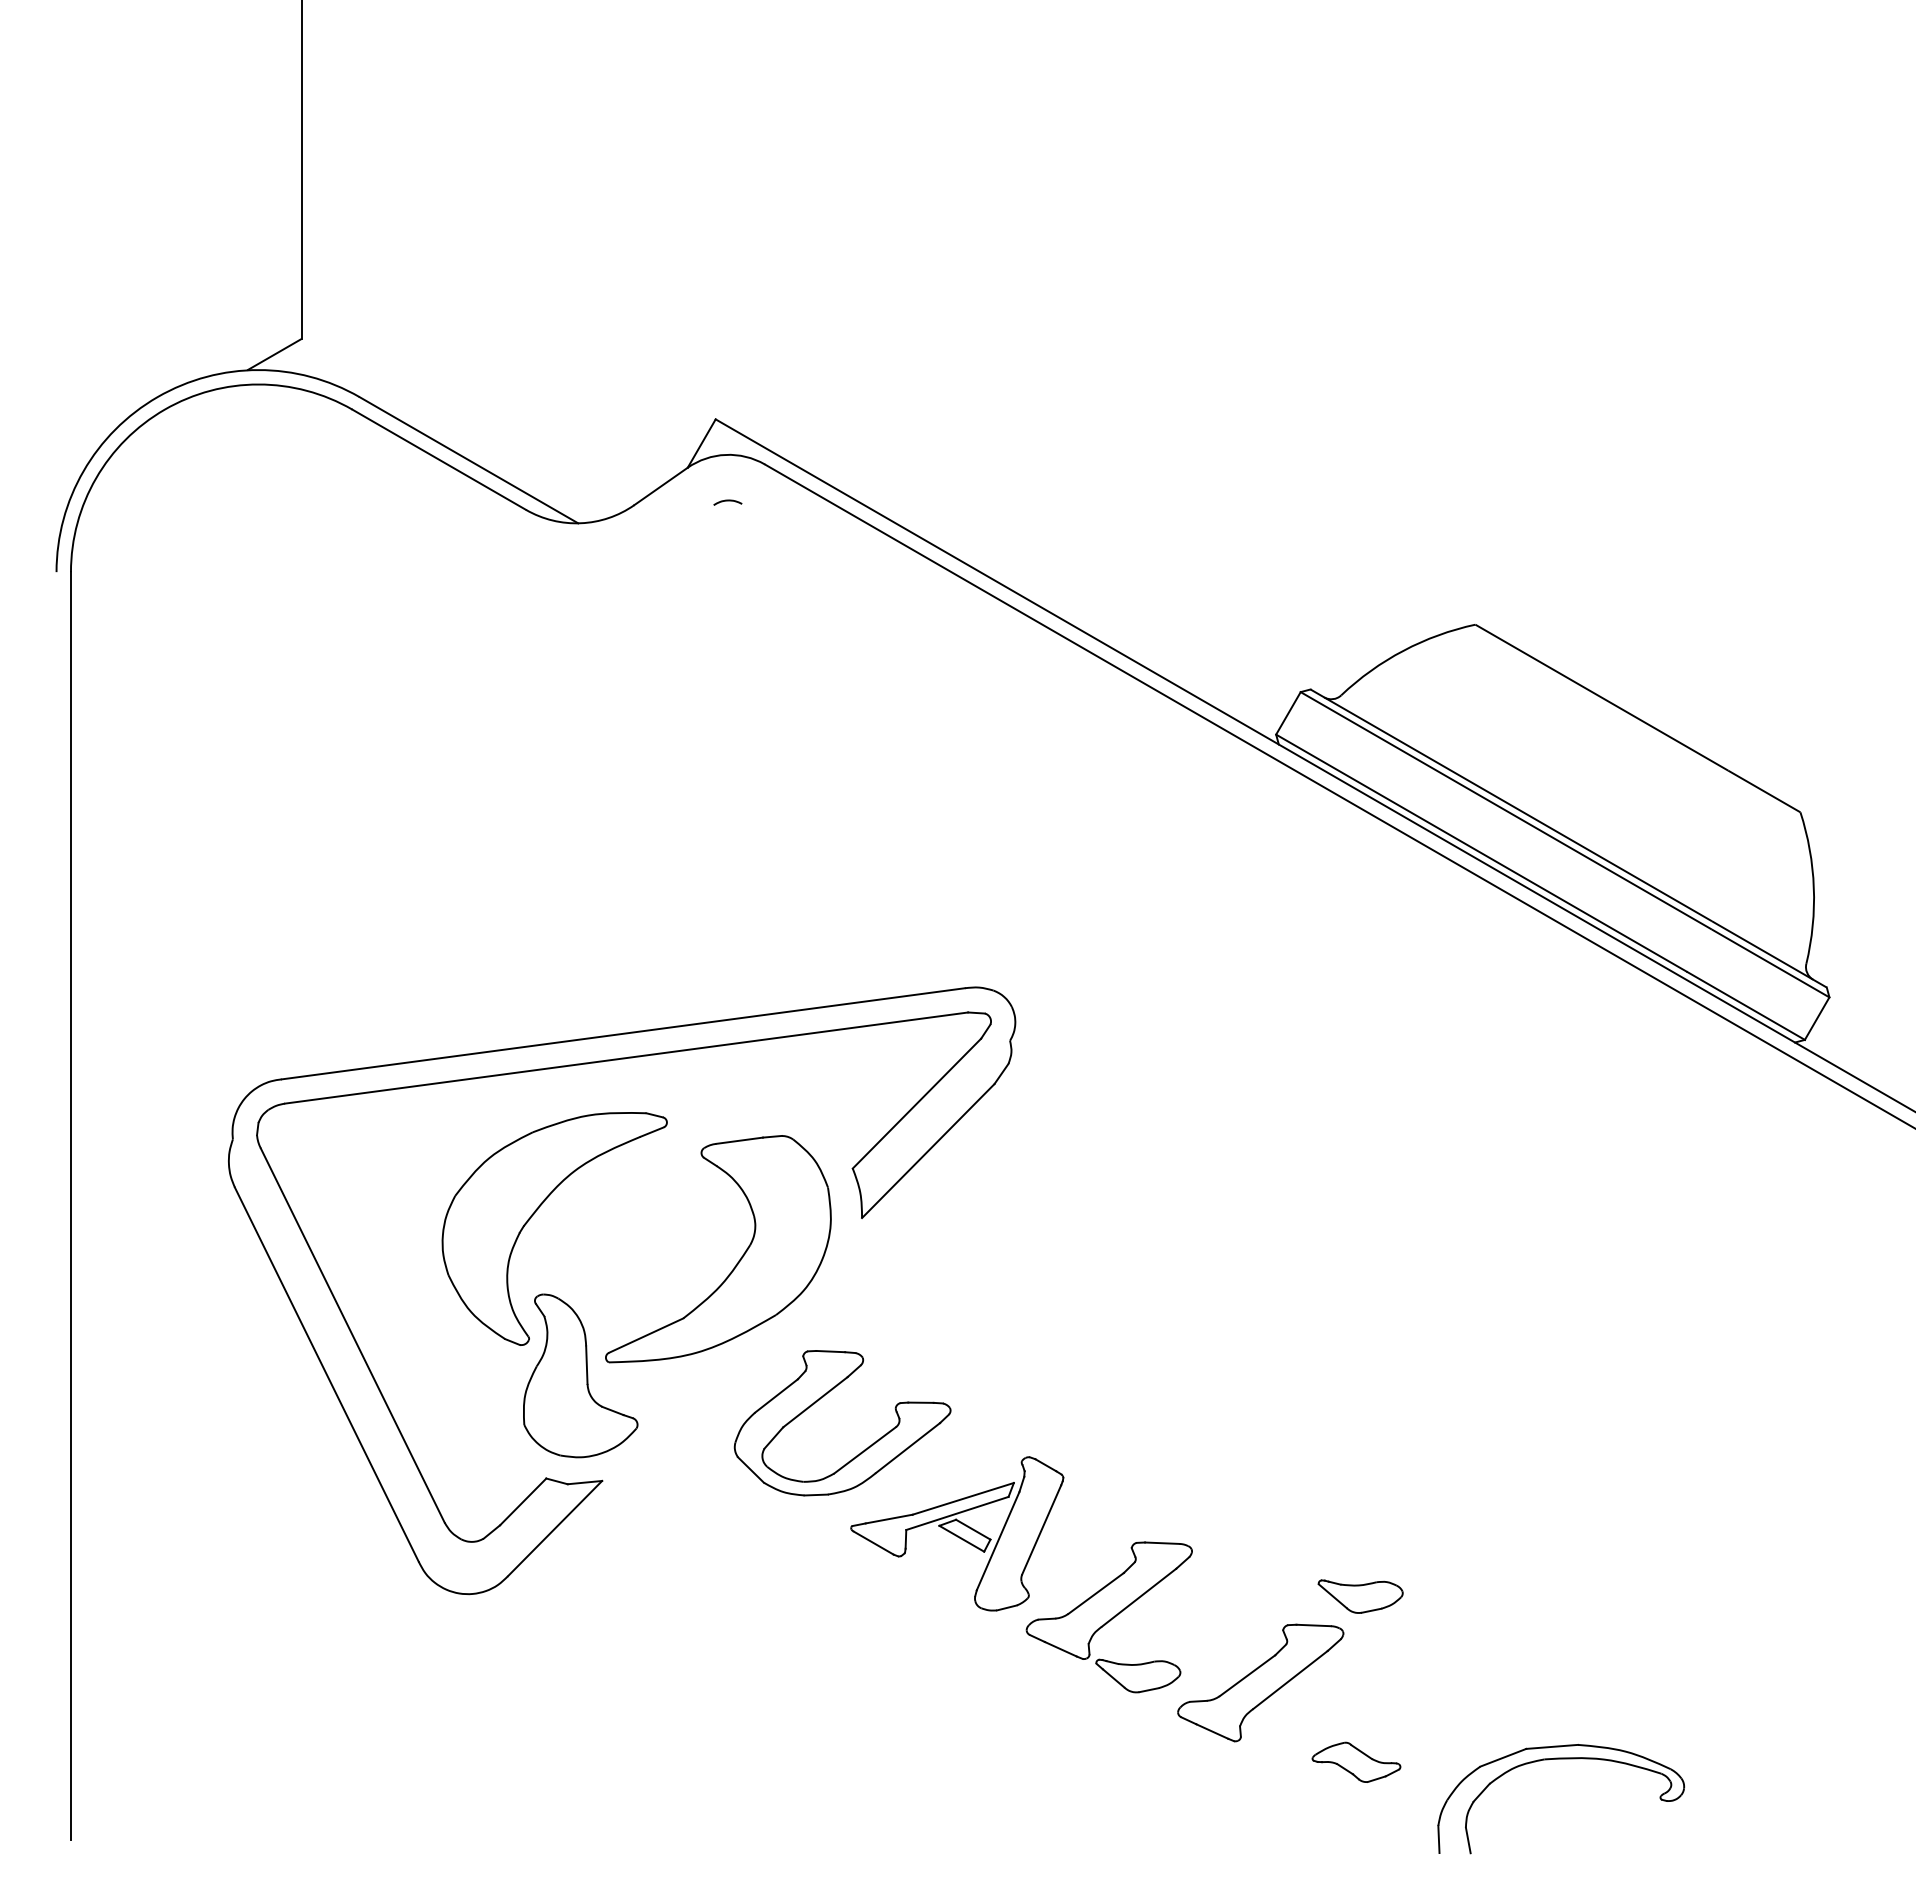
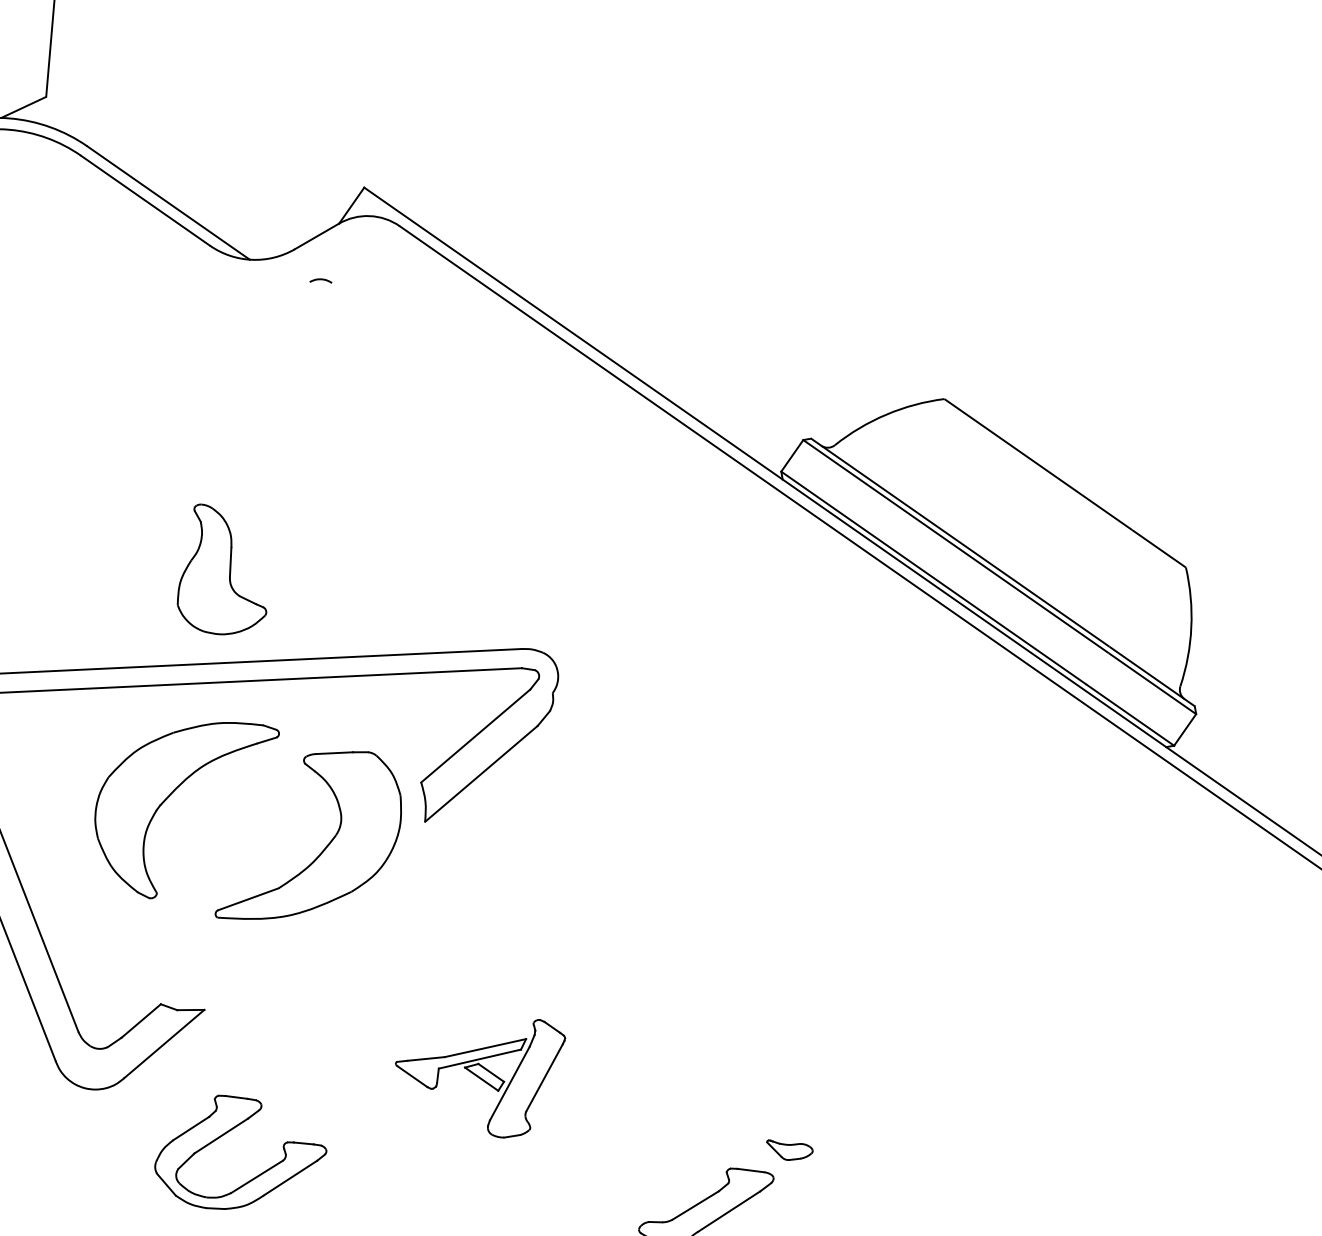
curve: (727, 501) -> (320, 280), moved
part: (580, 1375) -> (225, 570), moved
part: (823, 1397) -> (227, 1132), moved
part: (1360, 1596) -> (789, 1151), size x0.7
part: (1108, 1617) -> (591, 1150), removed

